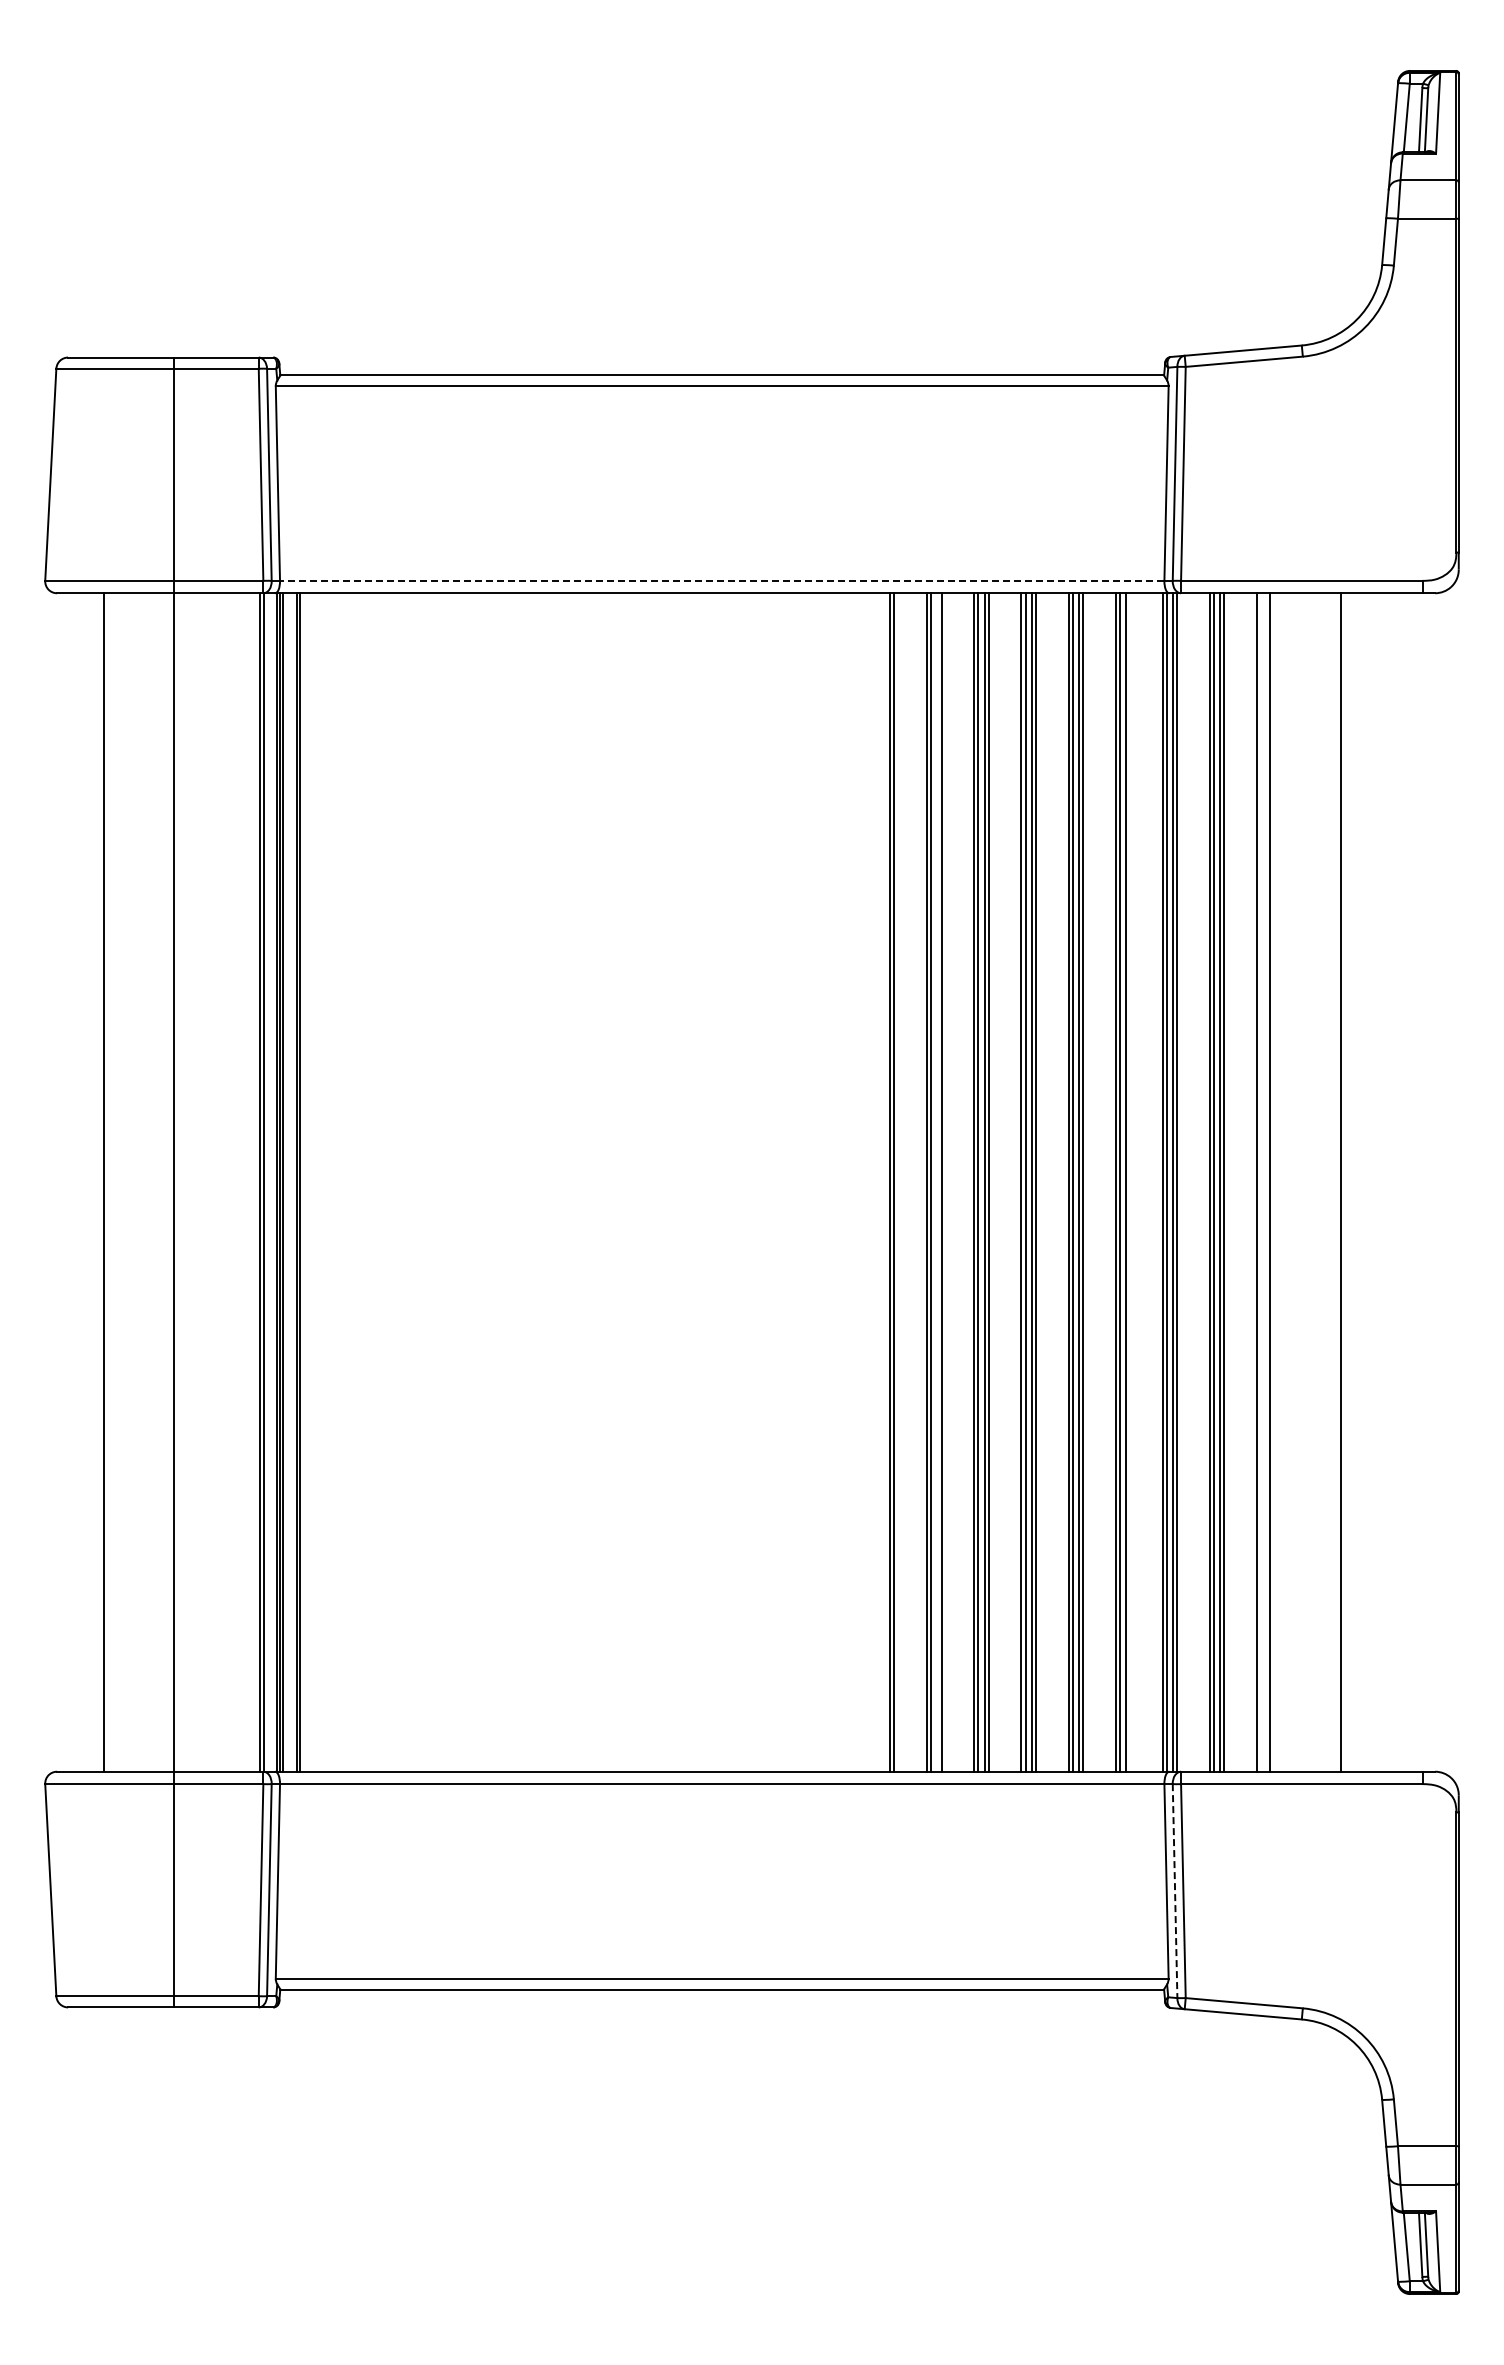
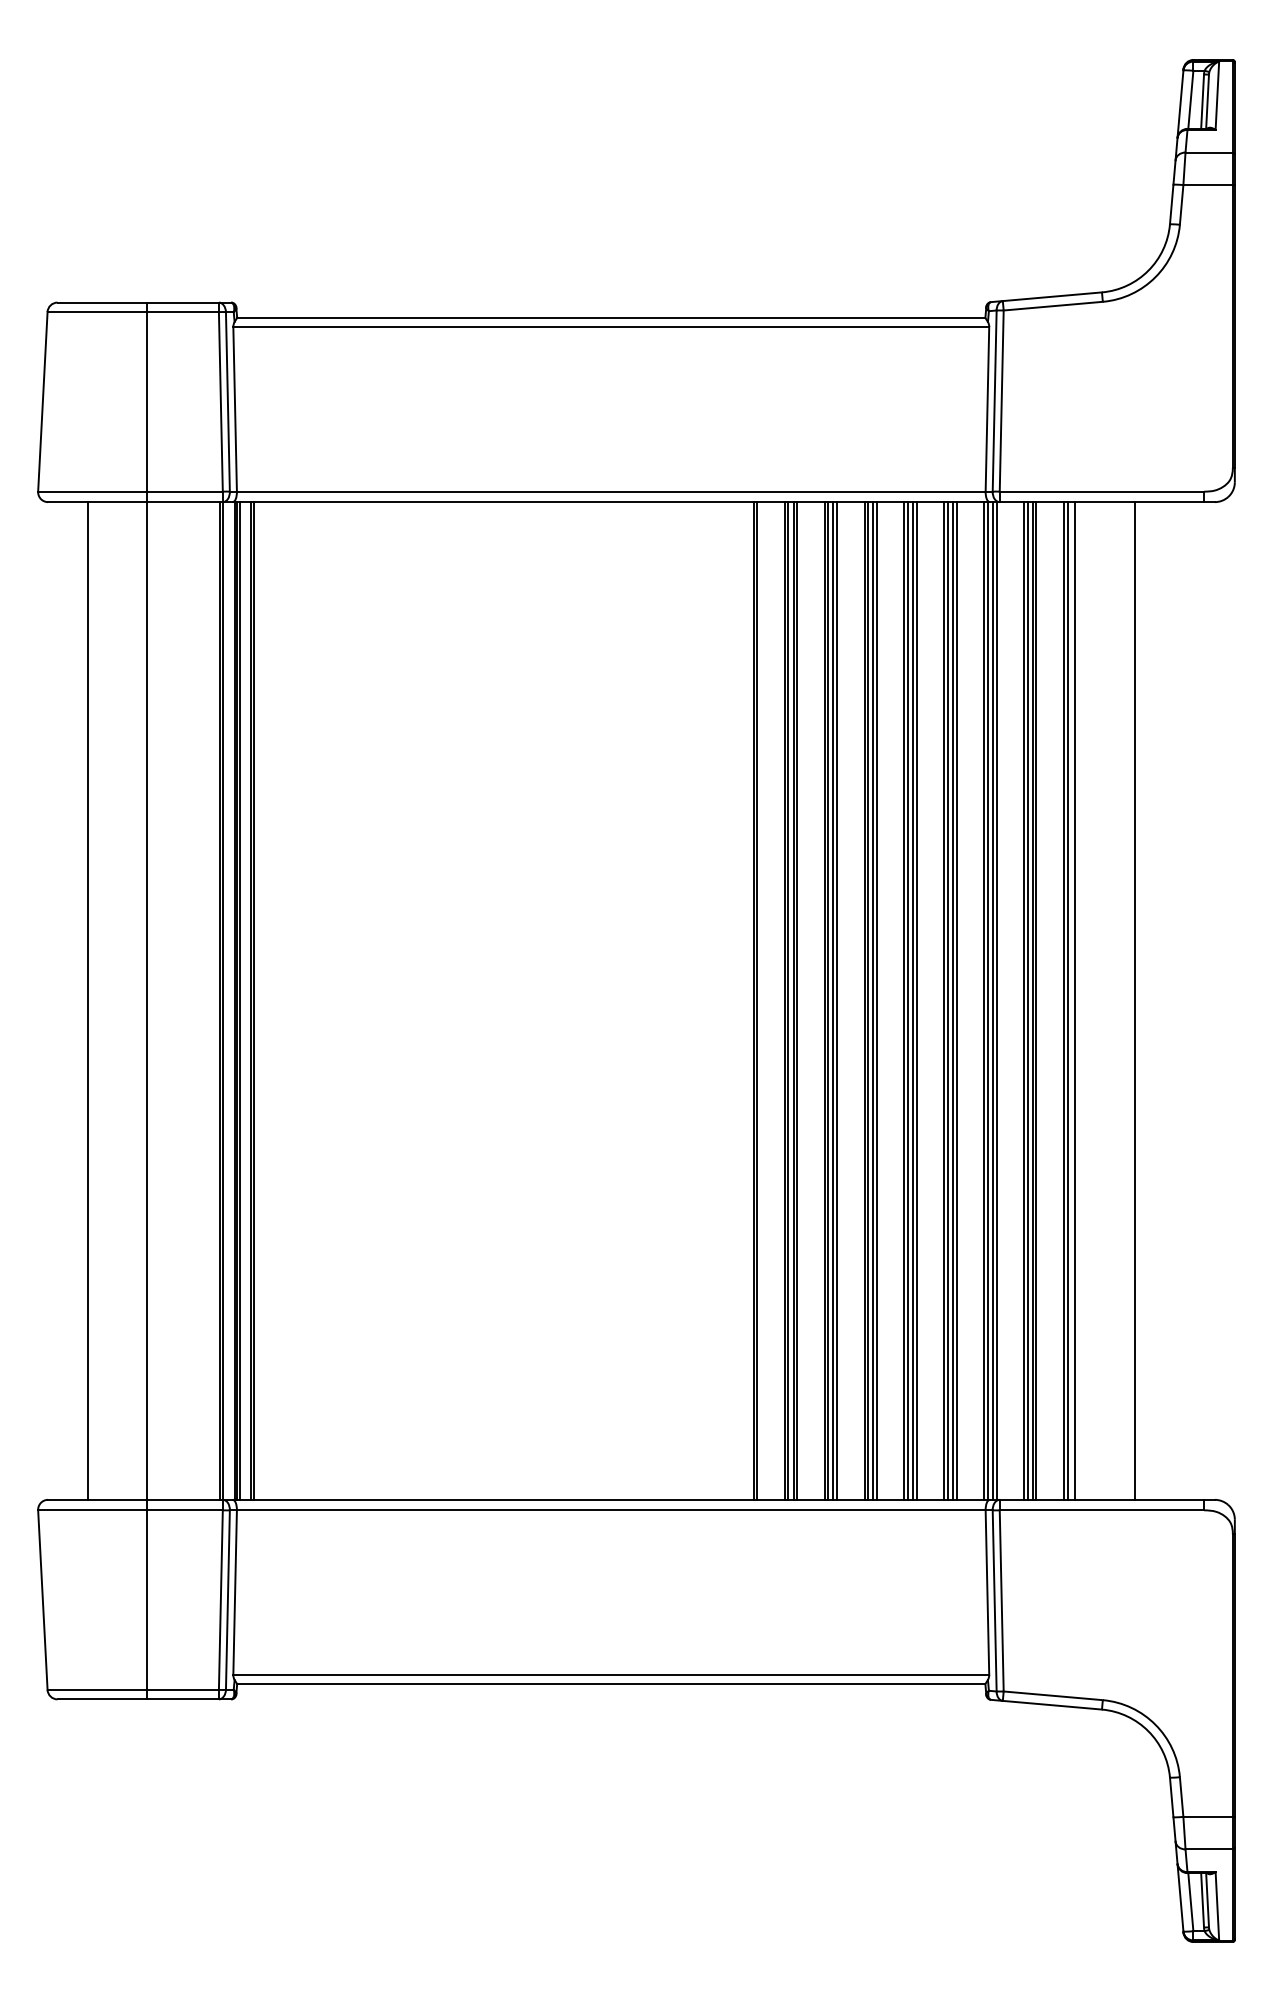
line: (721, 580) -> (610, 491), dashed -> solid
line: (937, 1182) -> (793, 1001), added
line: (1130, 1182) -> (956, 1001), added
line: (1261, 1182) -> (1067, 1001), added
line: (1175, 1891) -> (995, 1601), dashed -> solid

